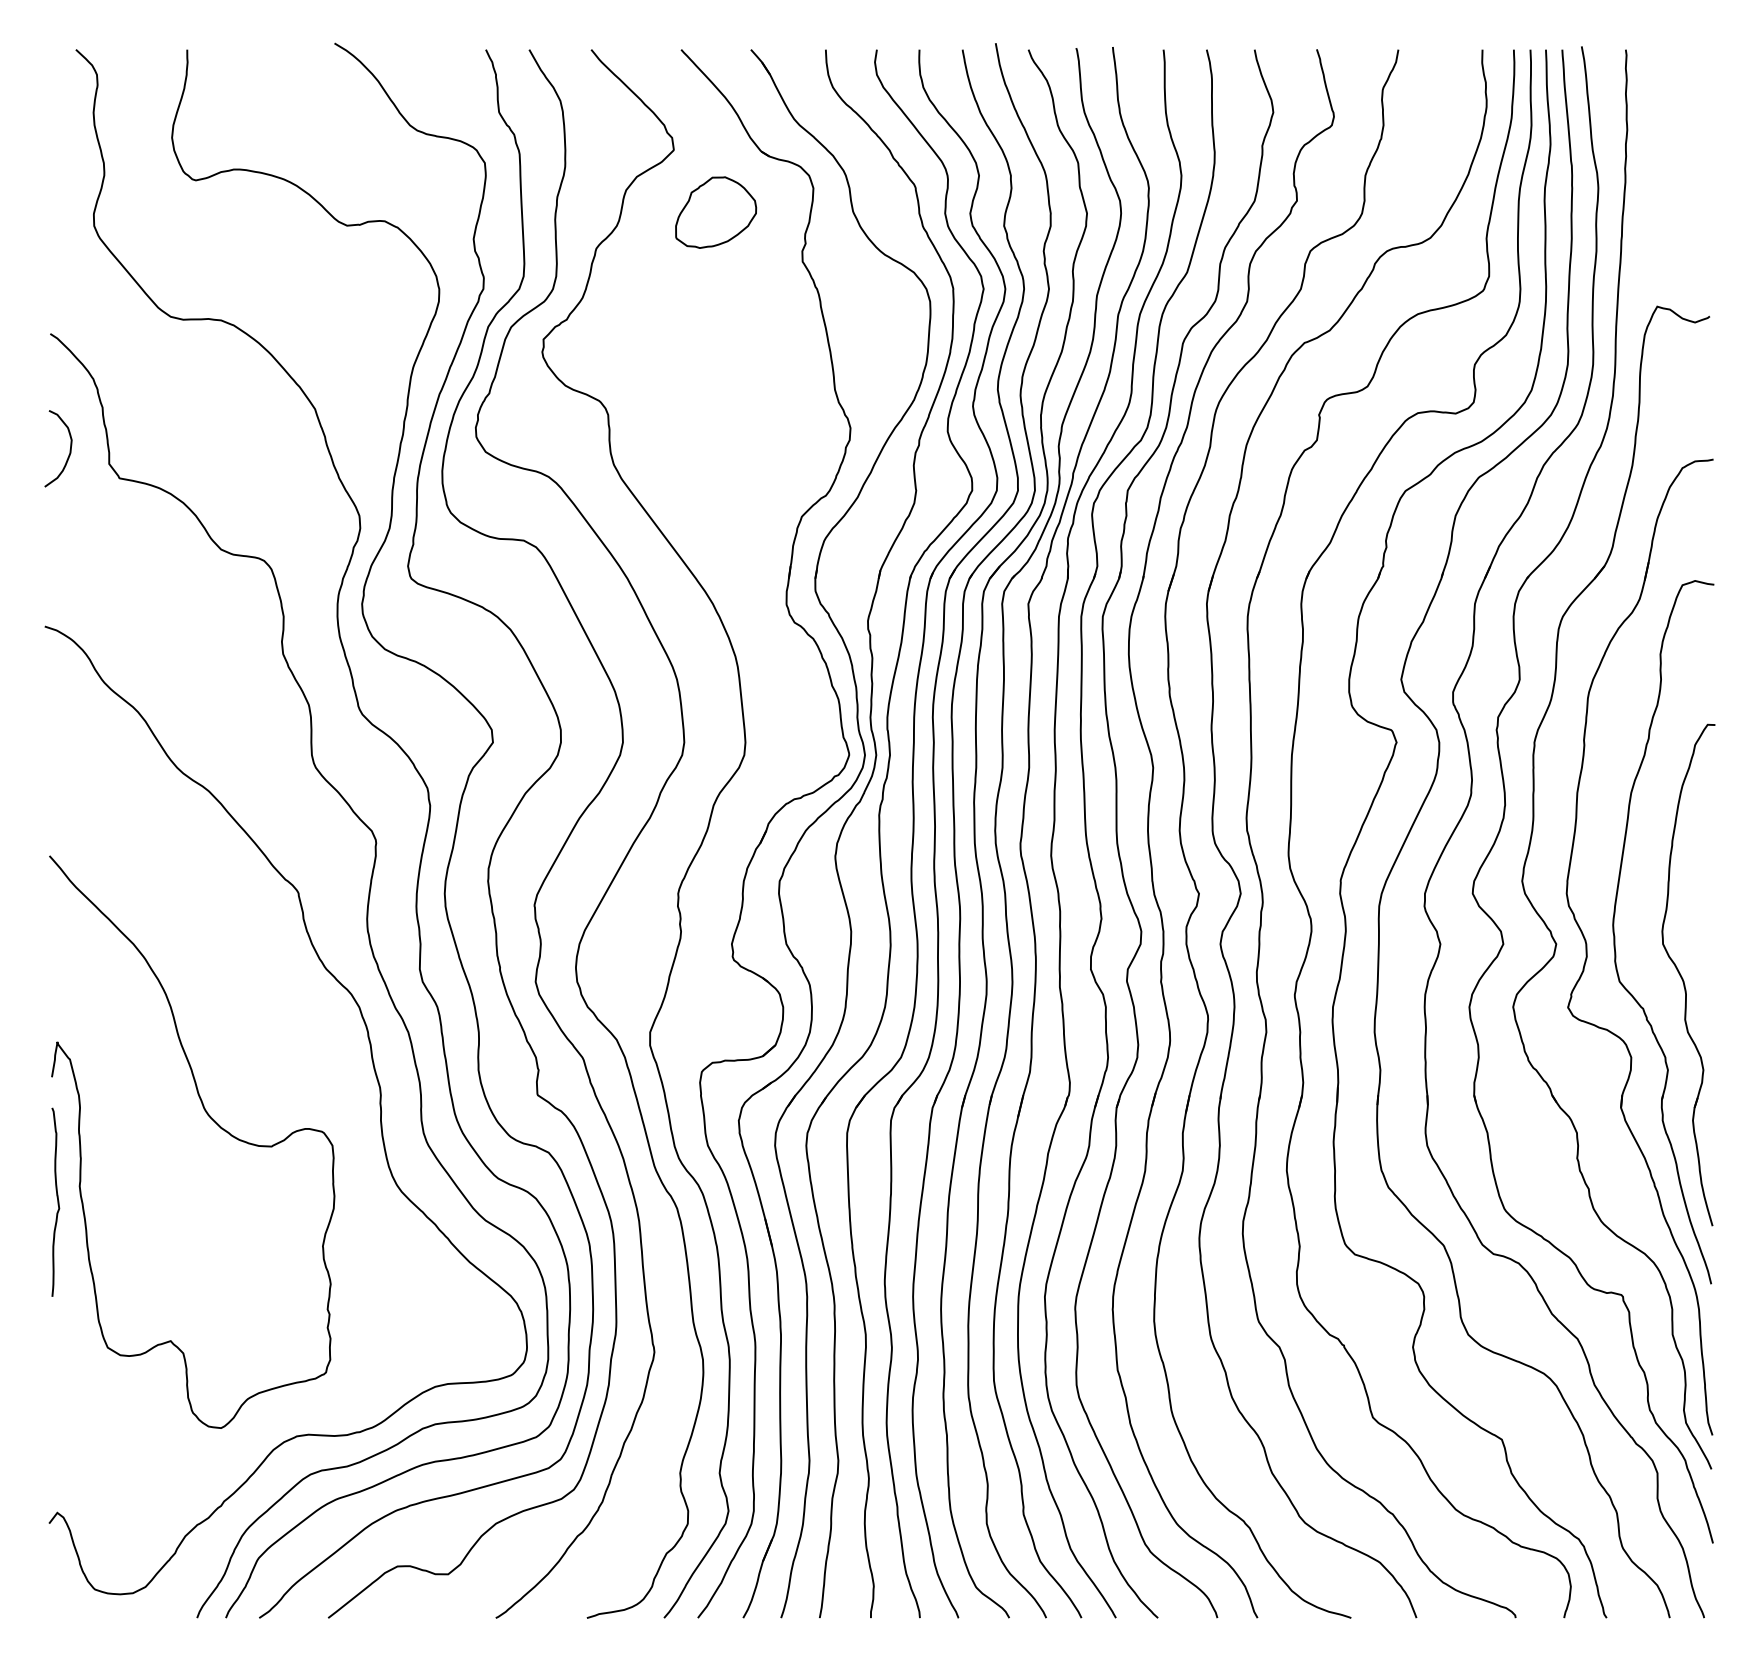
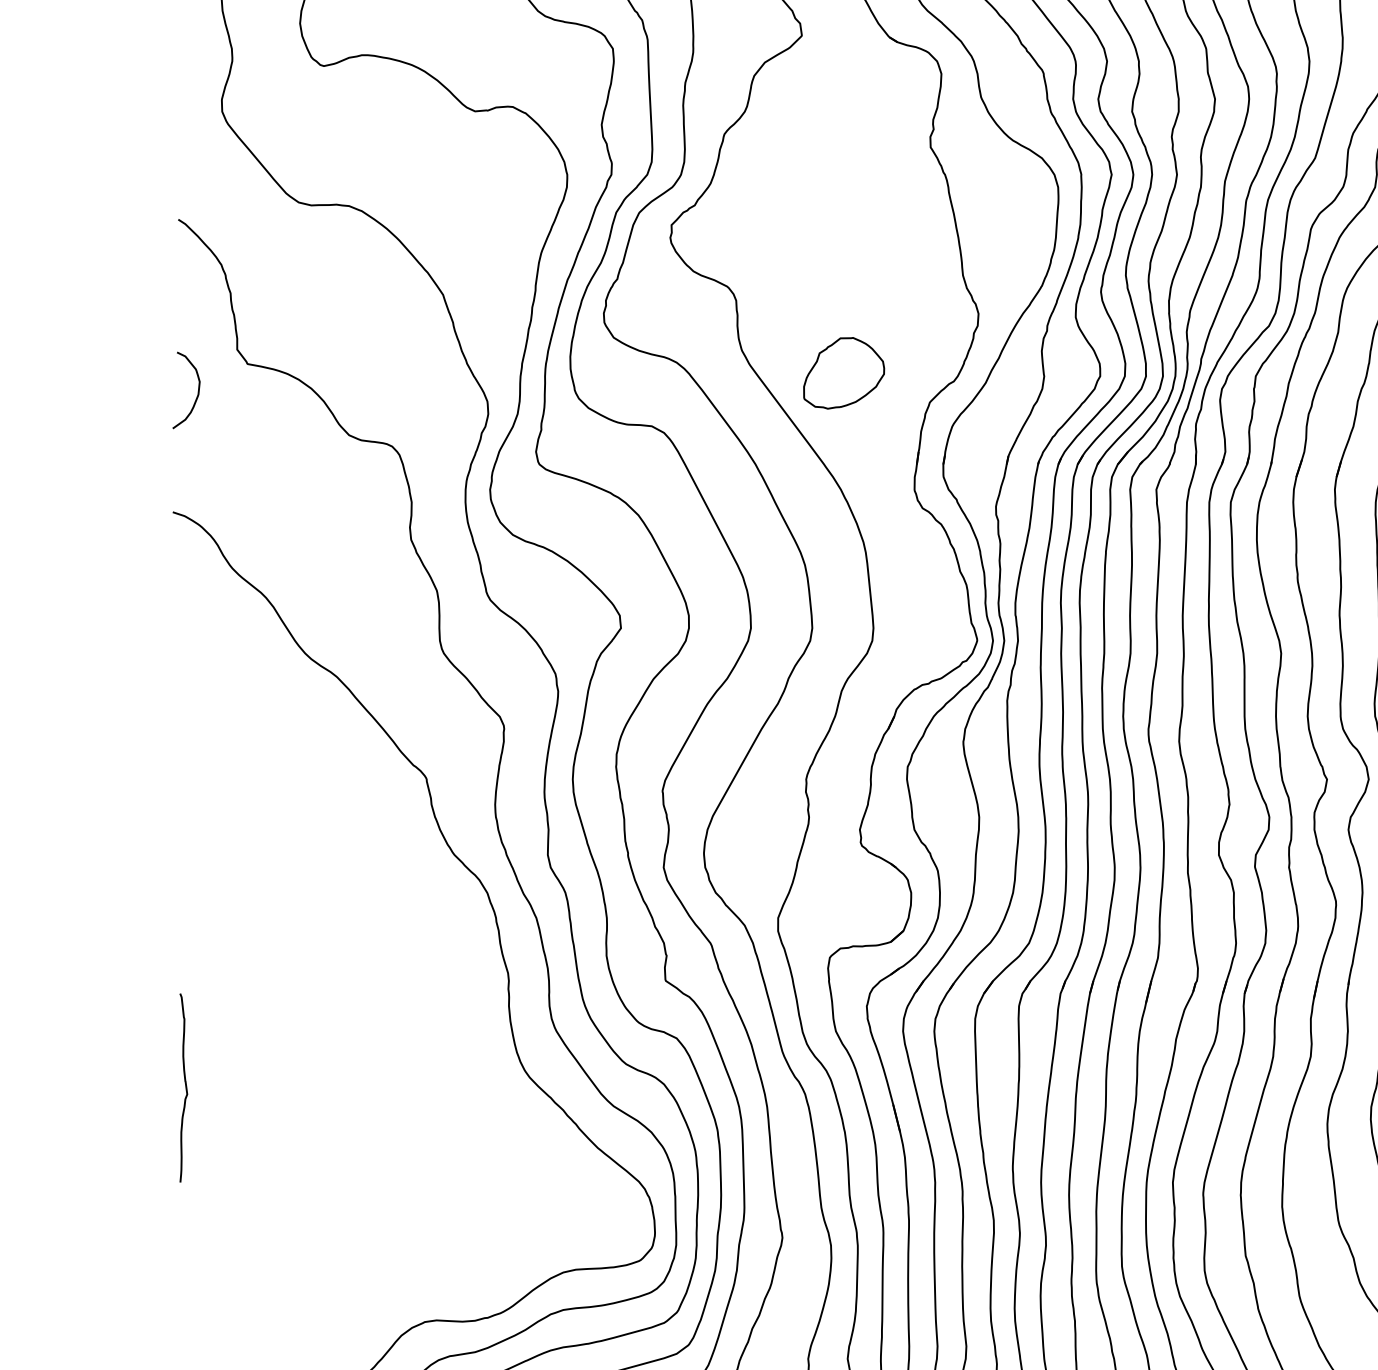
part: (716, 212) -> (844, 373), moved
curve: (69, 449) -> (197, 391), moved
curve: (212, 1120) -> (340, 1006), removed

